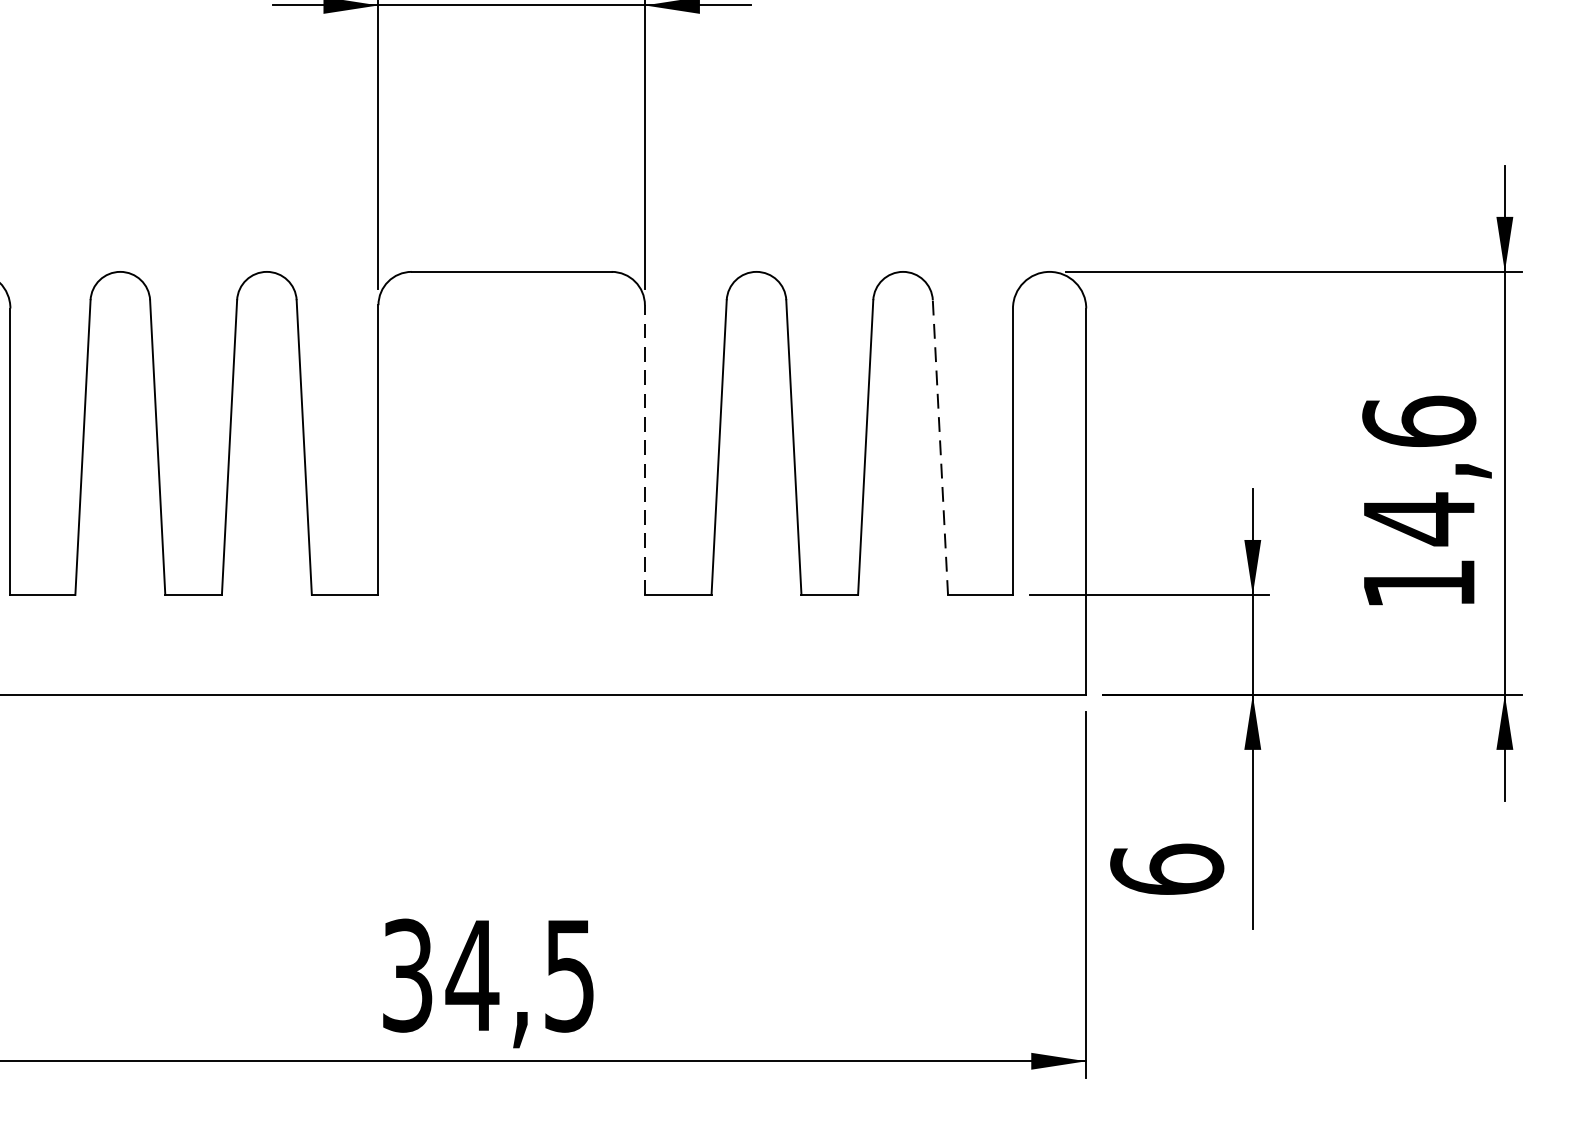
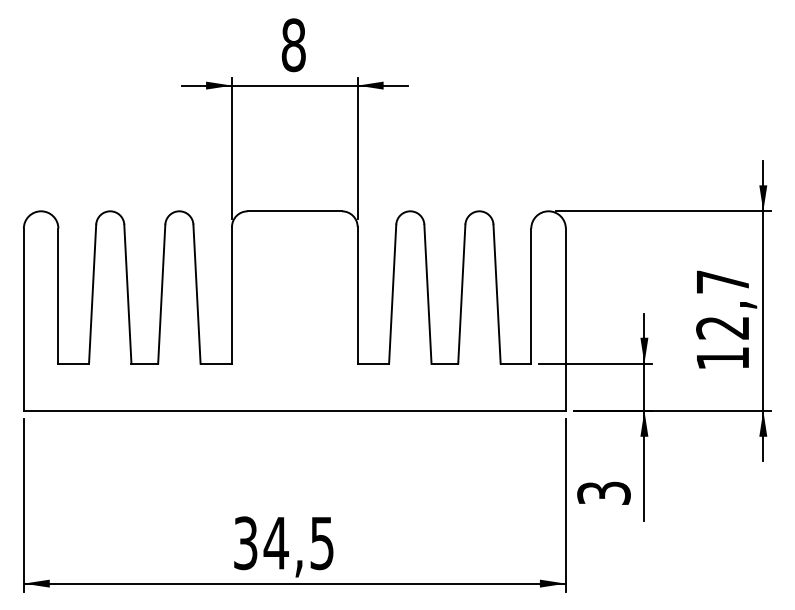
line: (644, 448) -> (357, 294), dashed -> solid
line: (941, 448) -> (497, 294), dashed -> solid
text: (1418, 469) -> (722, 304), 14,6 -> 12,7
text: (1166, 870) -> (603, 493), 6 -> 3

